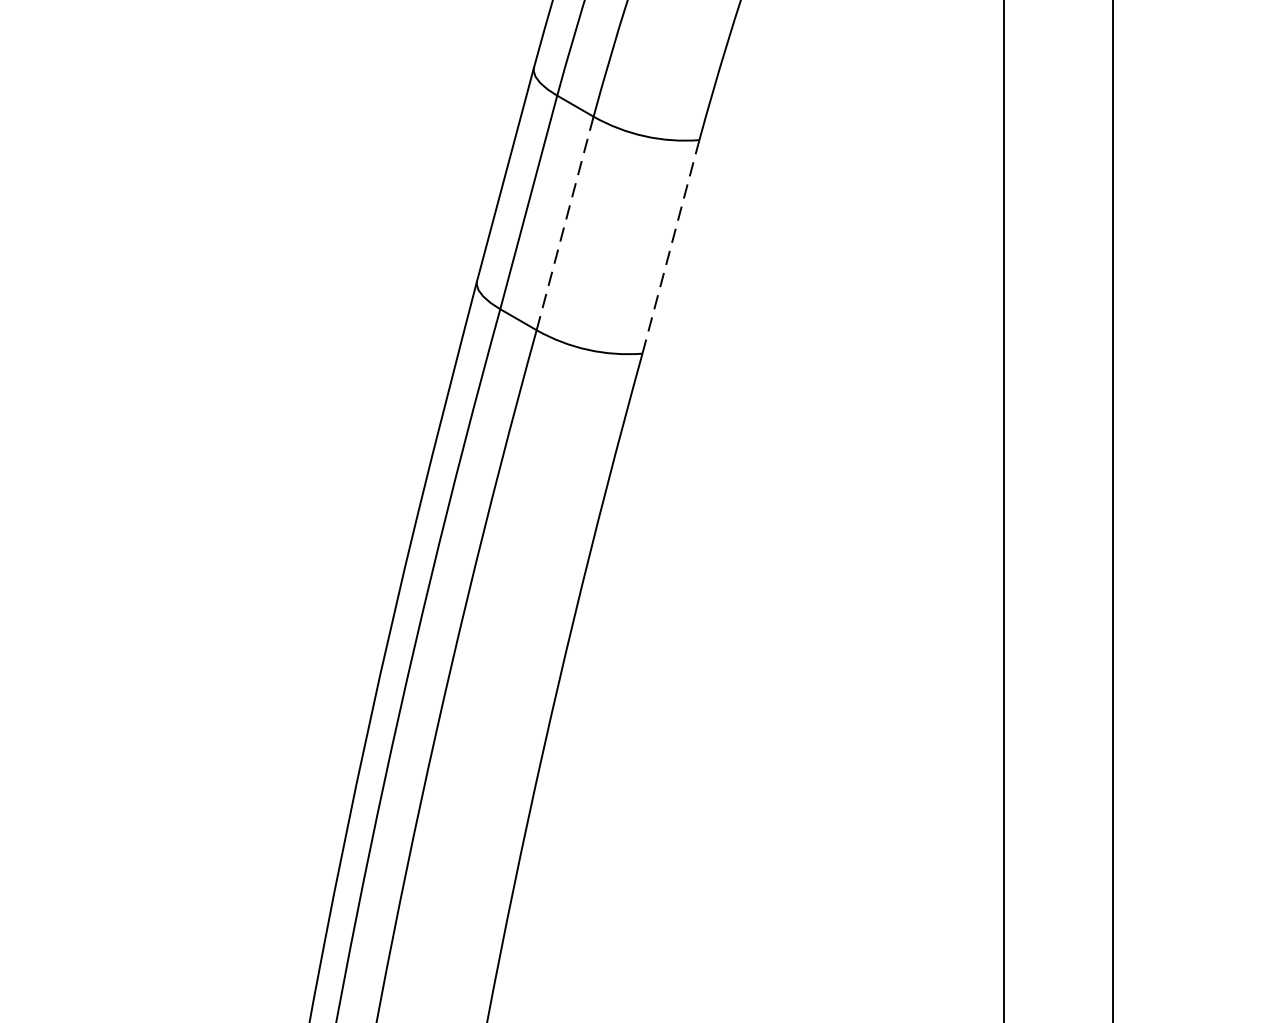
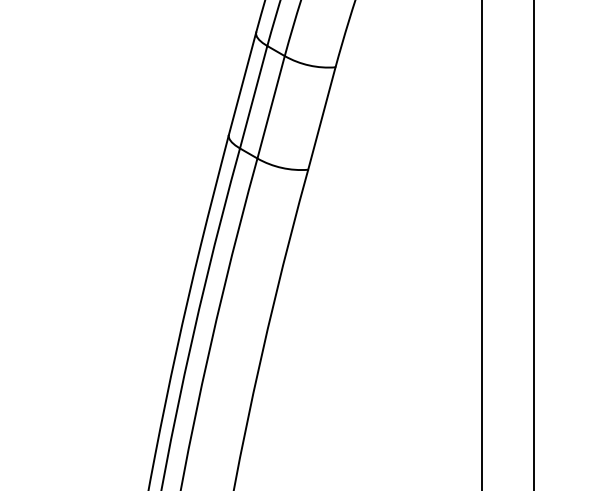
line: (565, 221) -> (271, 106), dashed -> solid
line: (670, 248) -> (321, 119), dashed -> solid

